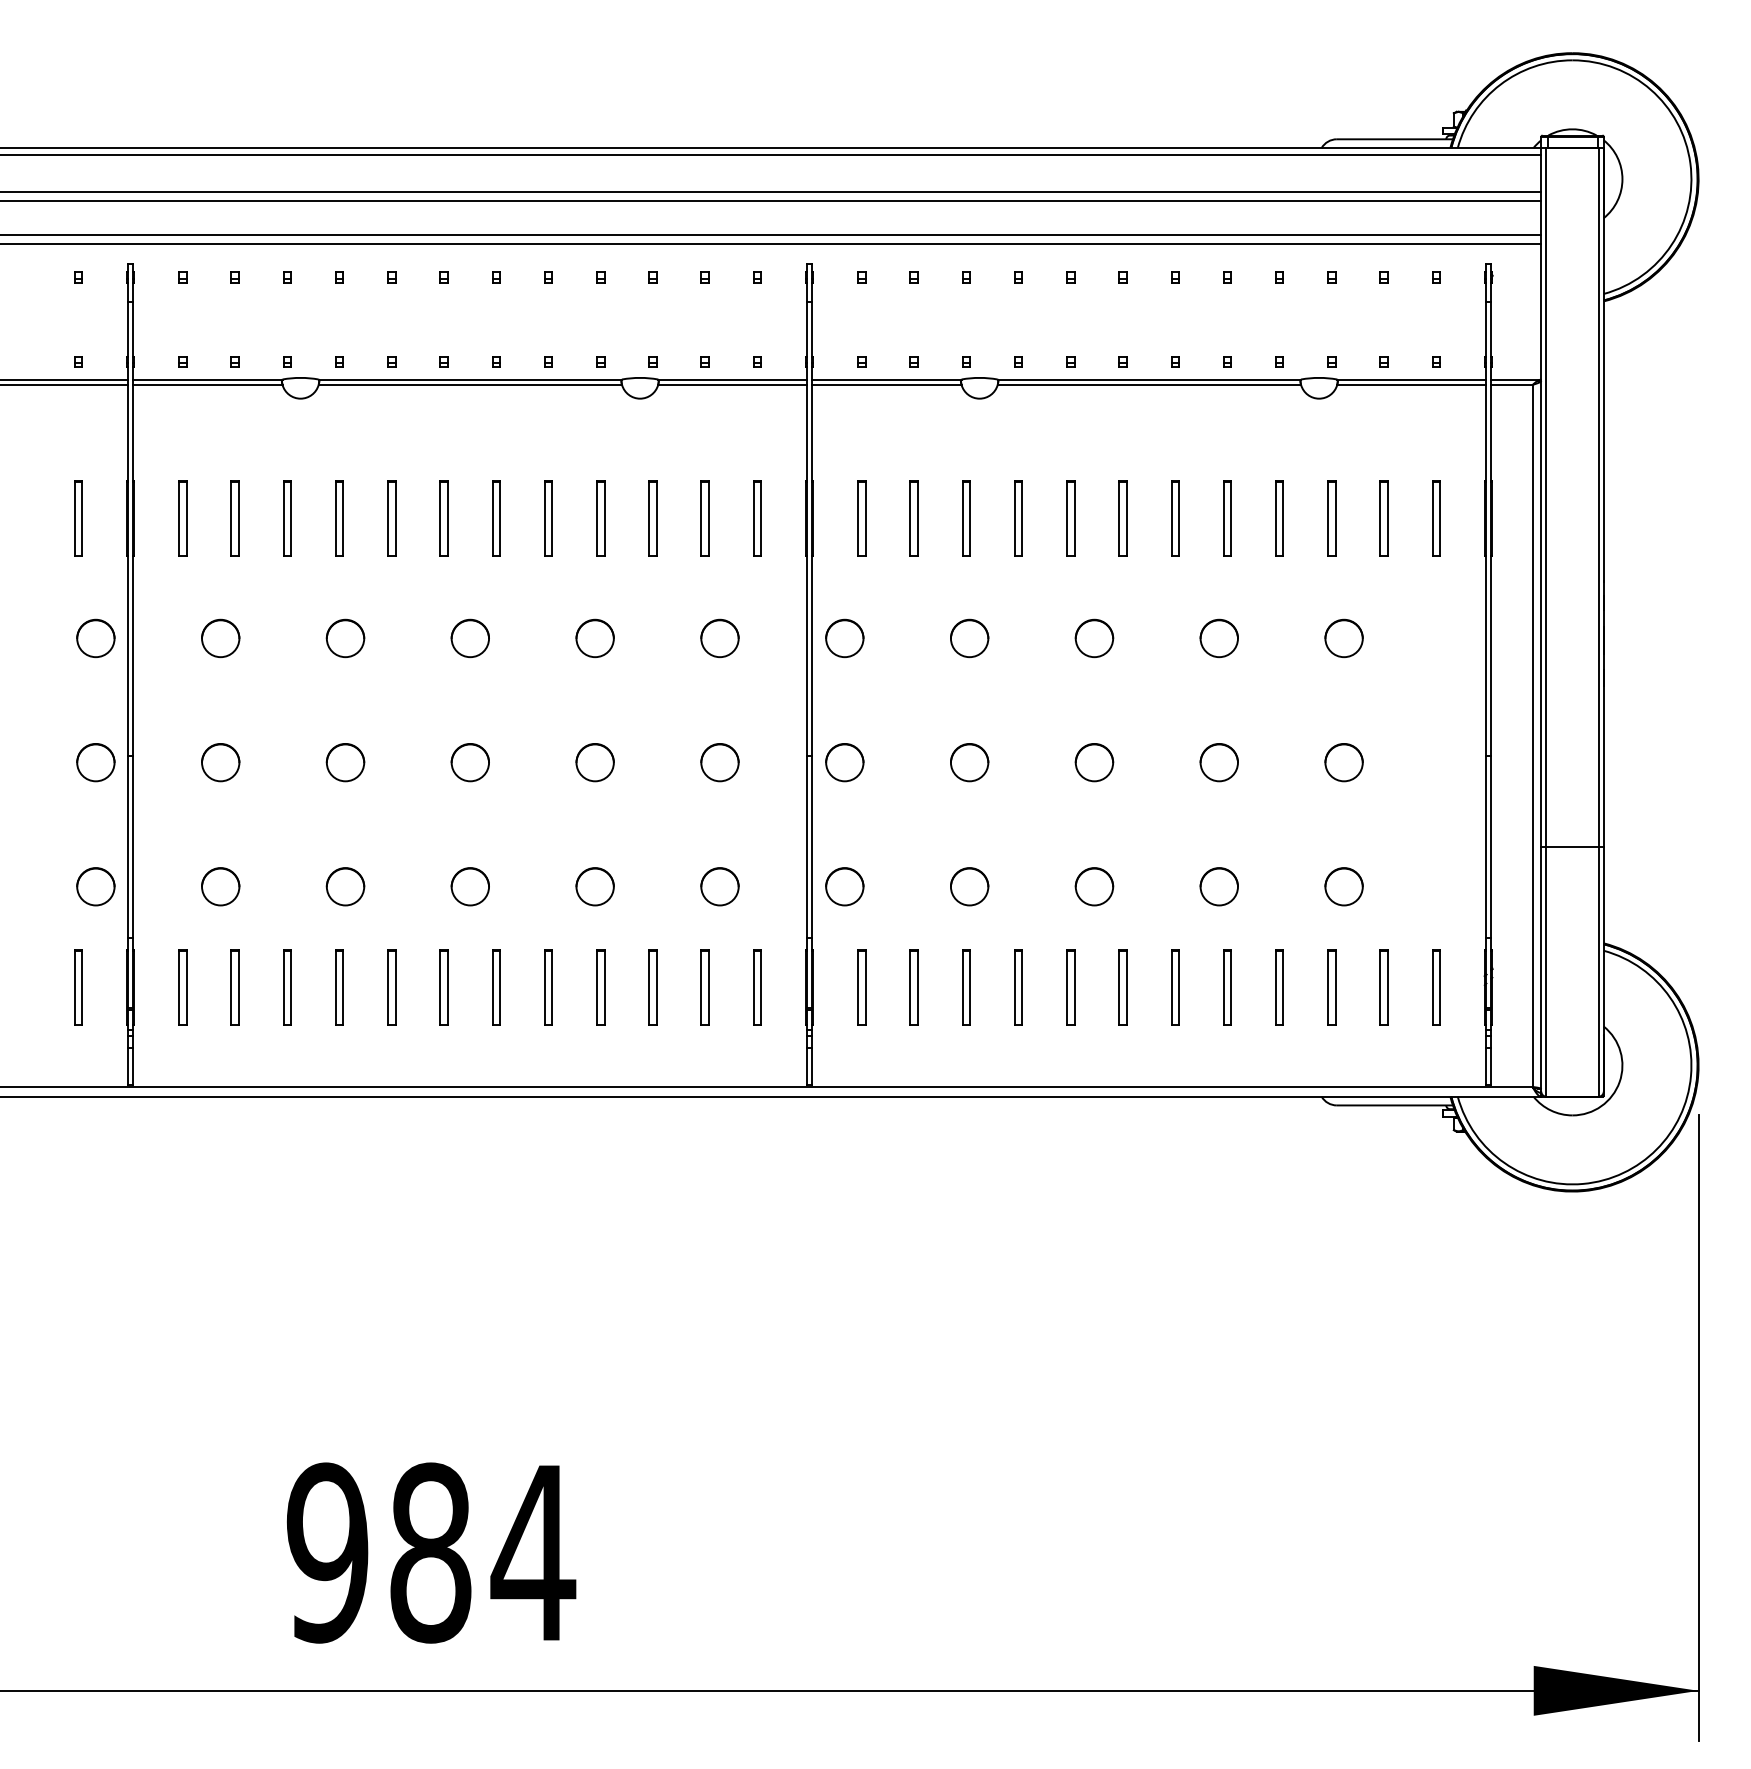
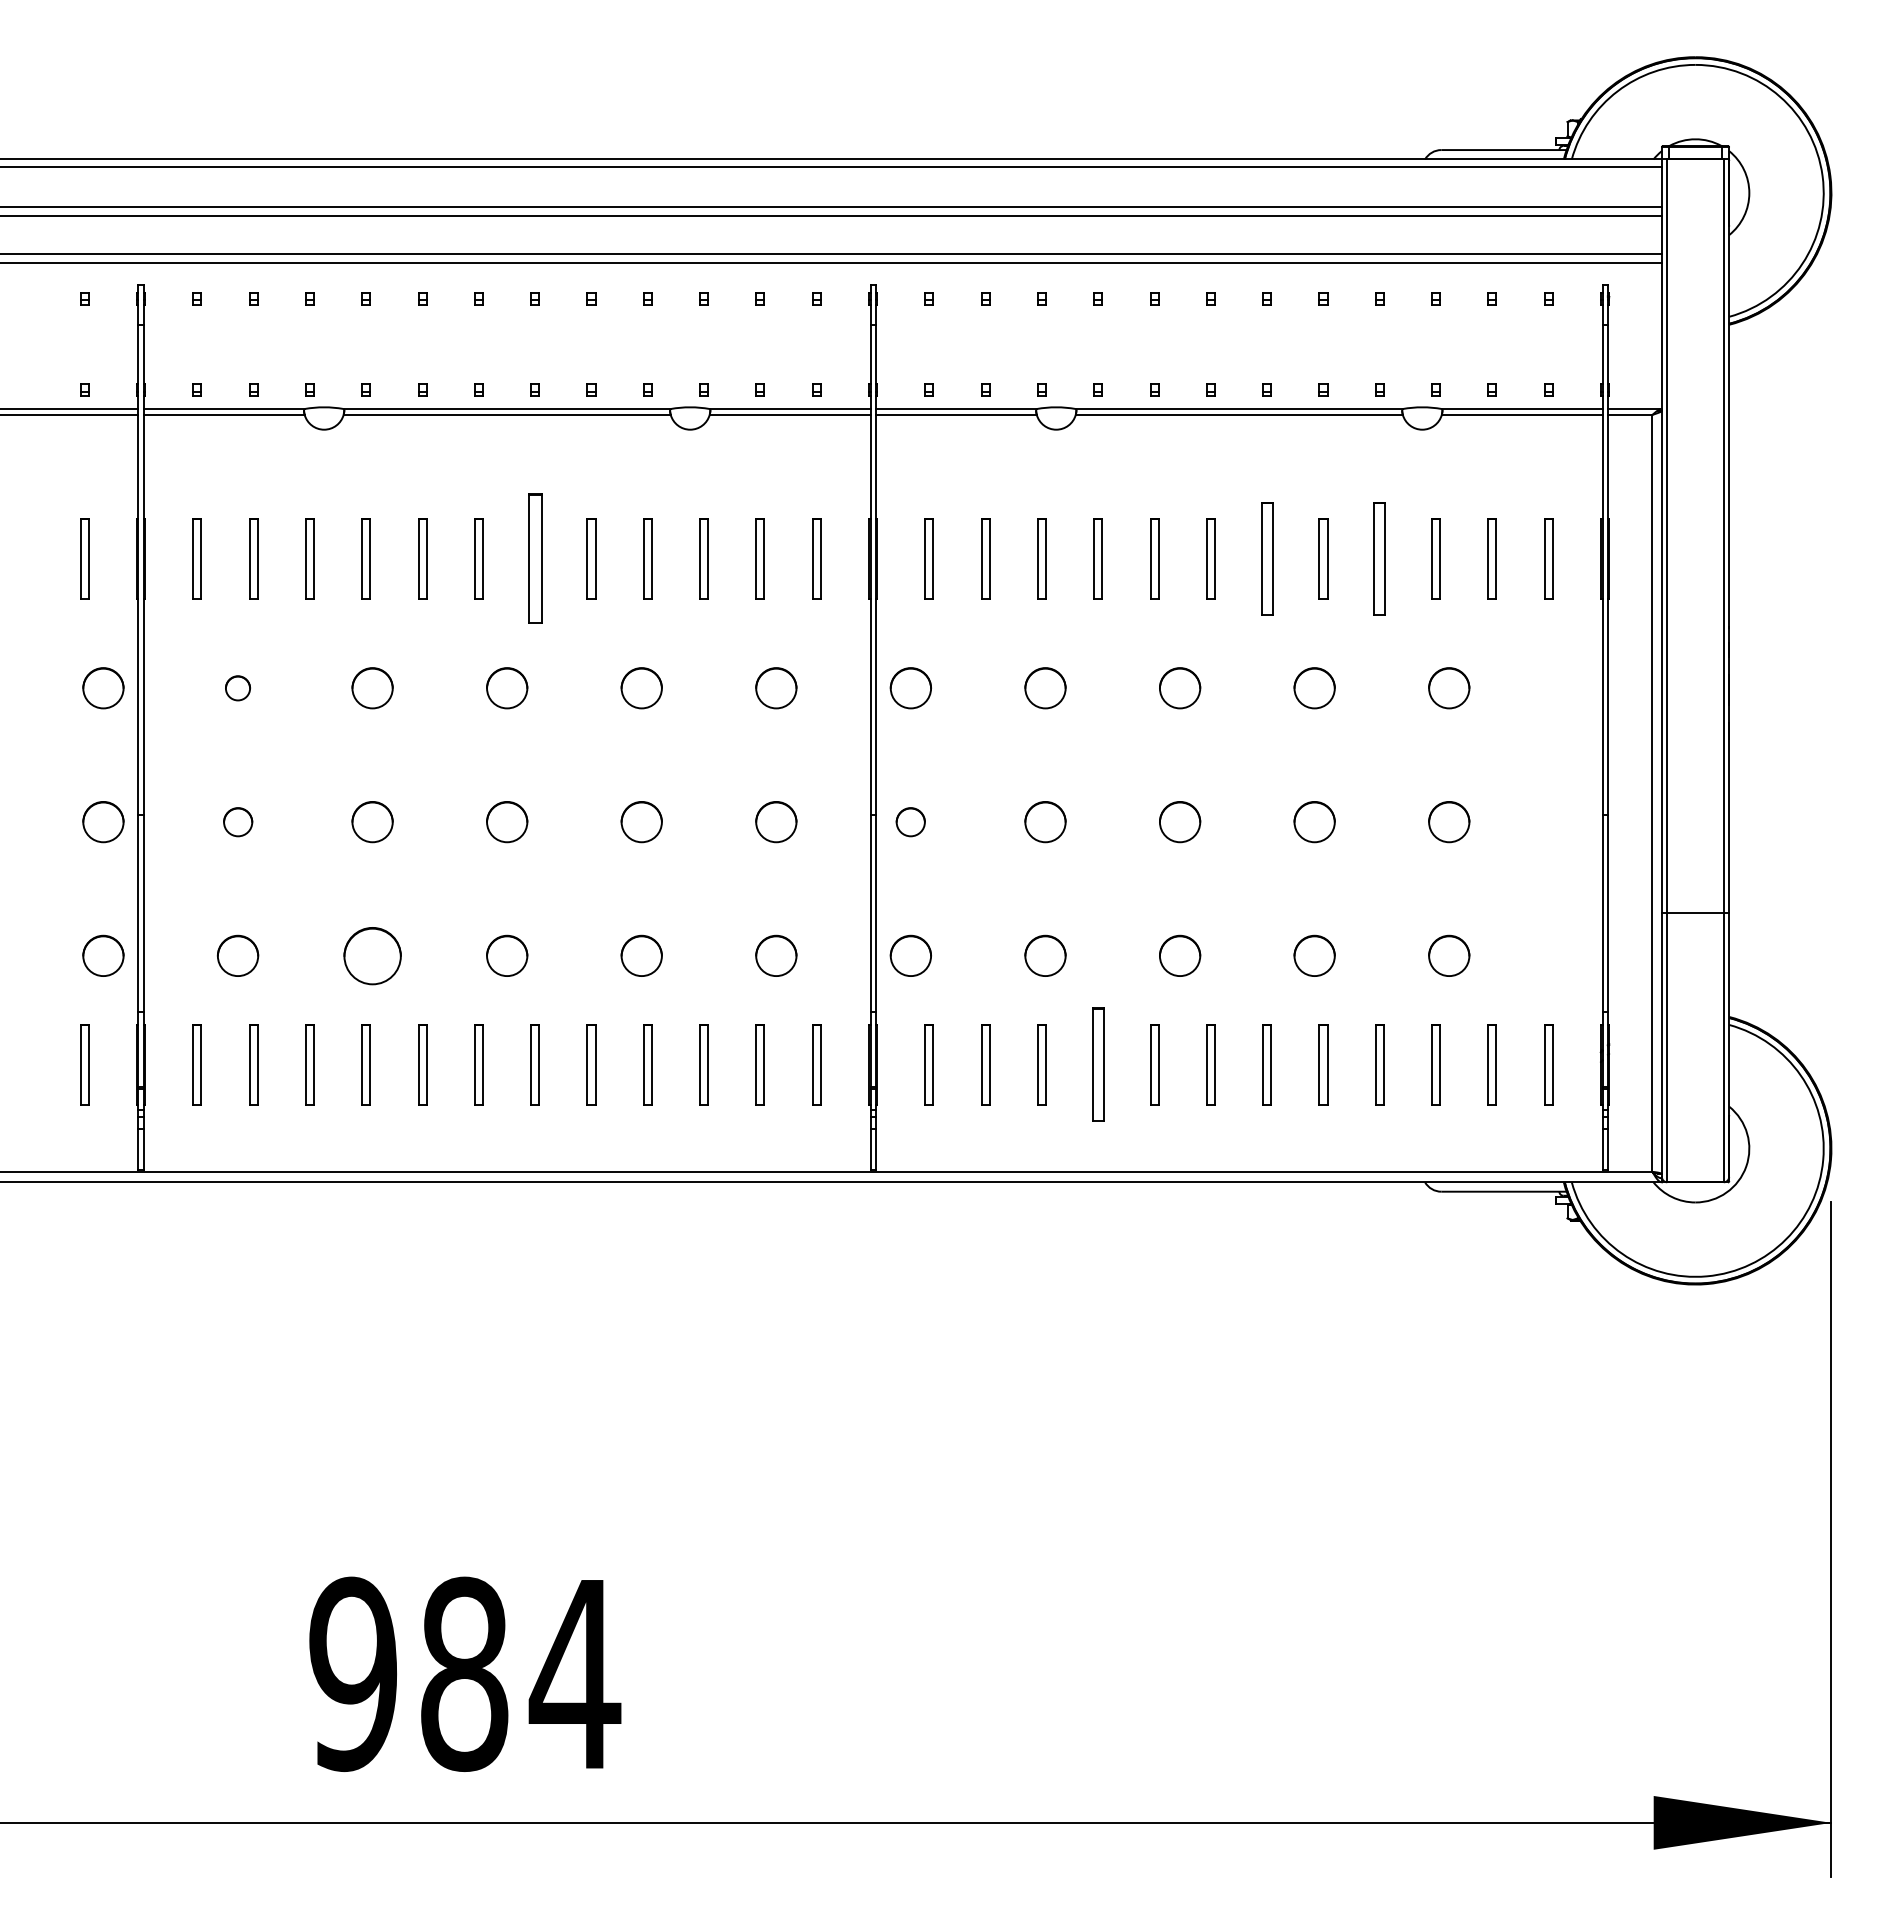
part: (495, 518) -> (534, 558), size x1.6
part: (1174, 518) -> (1266, 558), size x1.4
part: (1279, 518) -> (1379, 558), size x1.4
part: (220, 638) -> (237, 688), size x0.6
circle: (221, 762) -> (238, 822), size x0.7
circle: (844, 762) -> (910, 822), size x0.7
circle: (345, 886) -> (372, 955), size x1.4
part: (1017, 987) -> (1097, 1064), size x1.4

